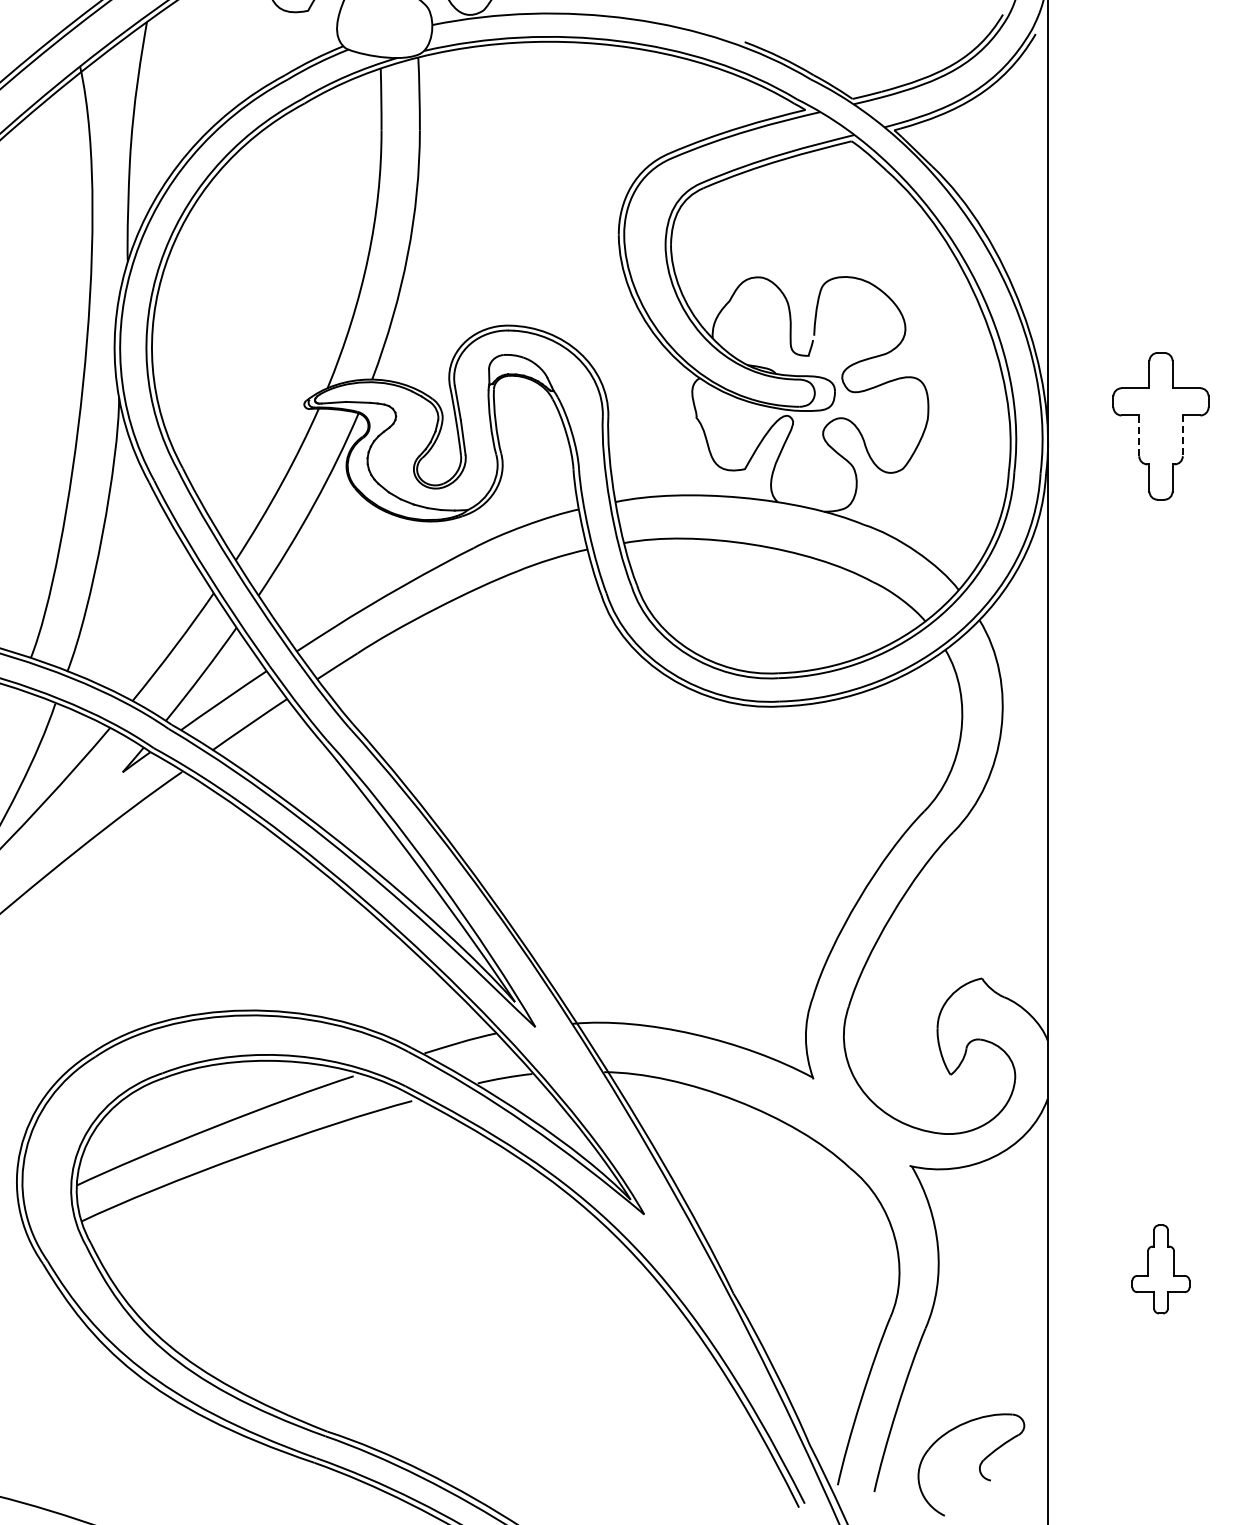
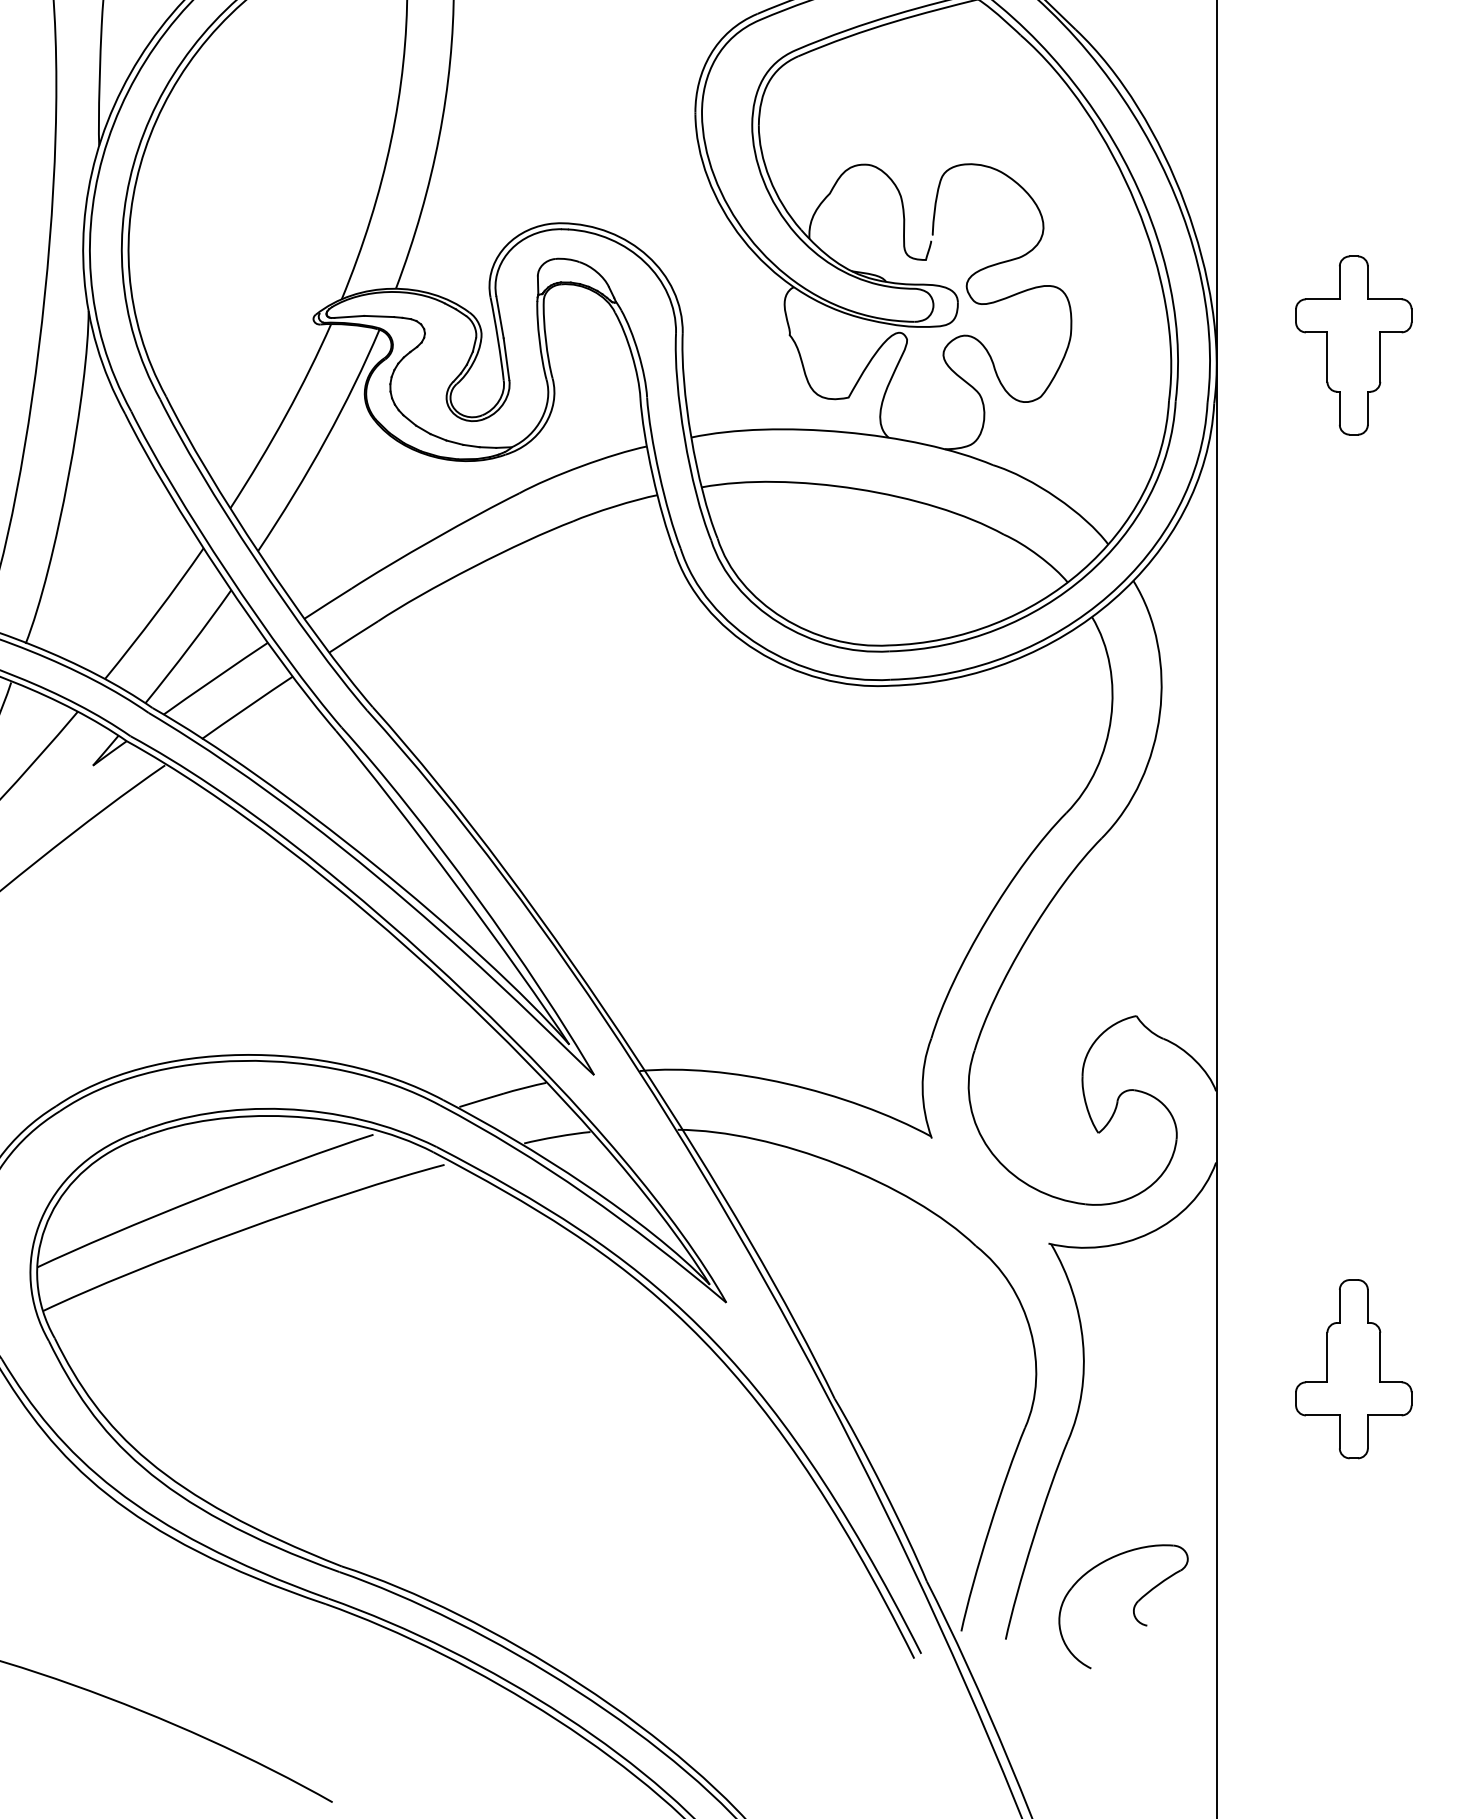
line: (1139, 435) -> (1327, 356), dashed -> solid
line: (1182, 436) -> (1379, 357), dashed -> solid
part: (1160, 1269) -> (1353, 1369), size x1.67

